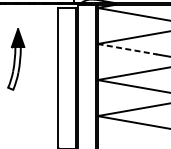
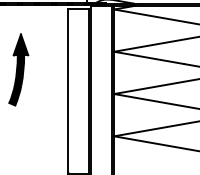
line: (127, 48) -> (149, 57), dashed -> solid
fill: (14, 68) -> (16, 80), added

